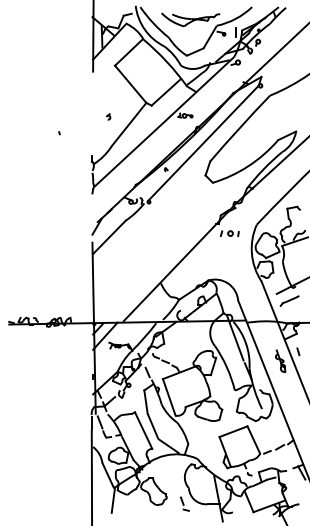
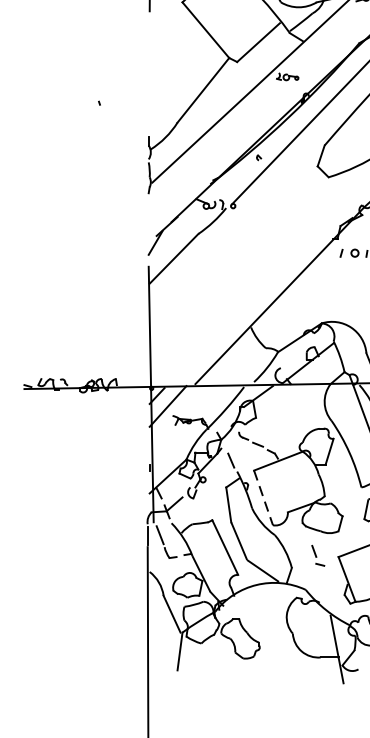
part: (108, 116) -> (172, 78), removed
line: (169, 397) -> (263, 498), solid -> dashed
part: (184, 503) -> (317, 554), moved

